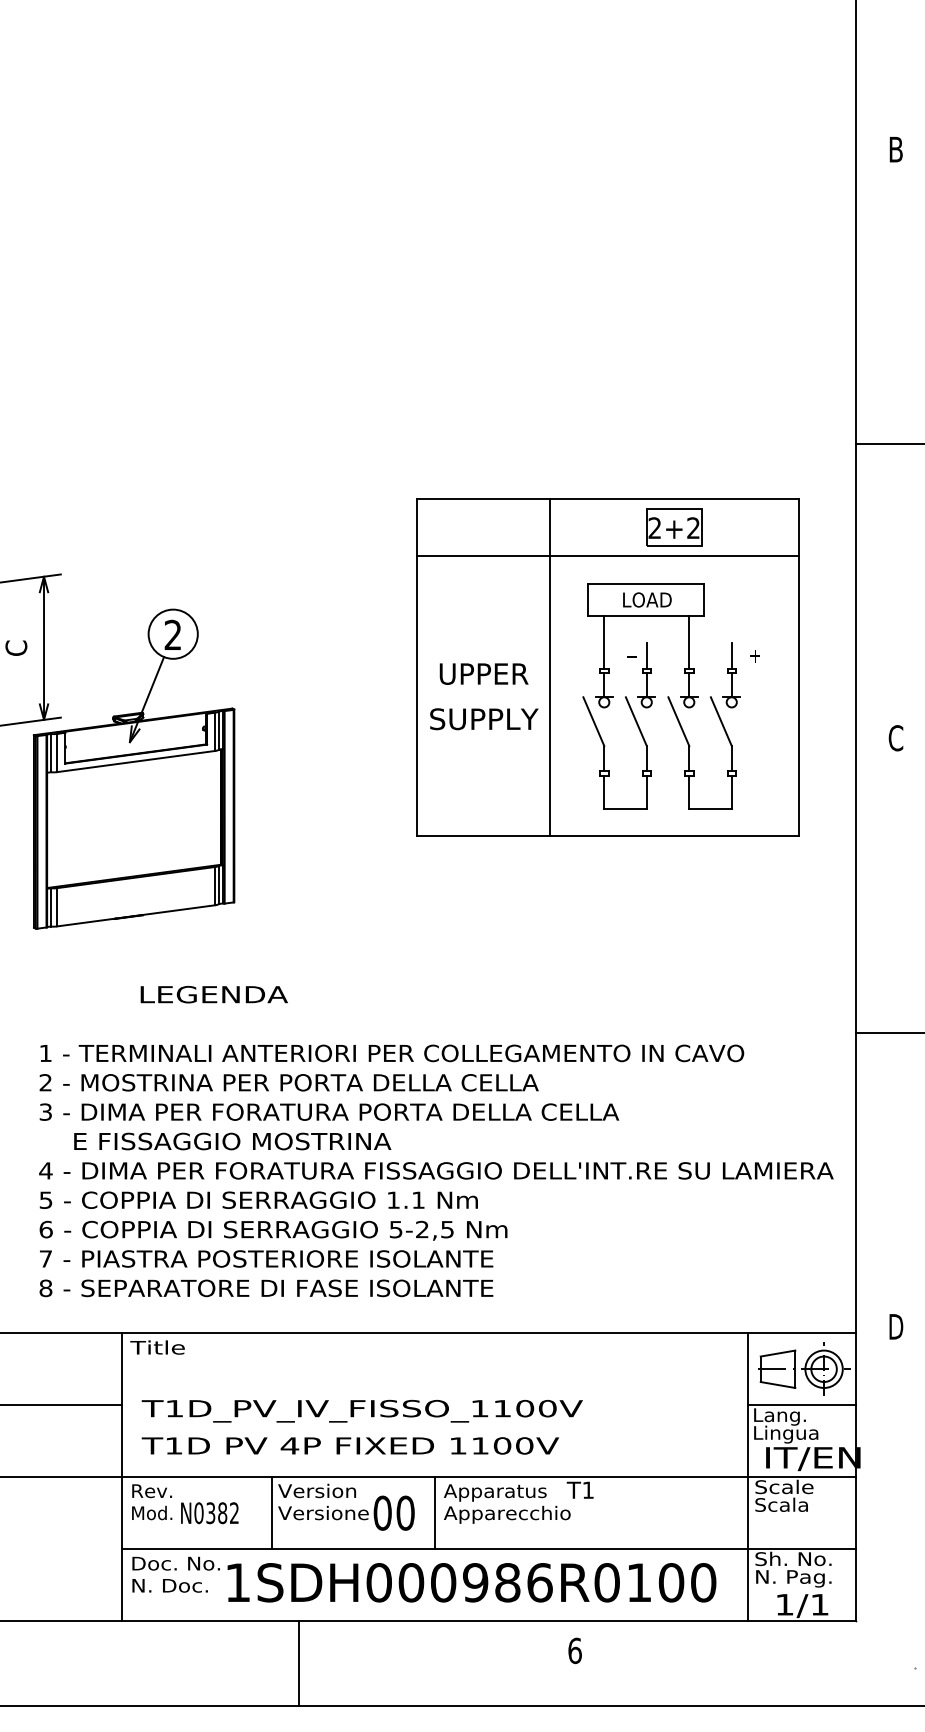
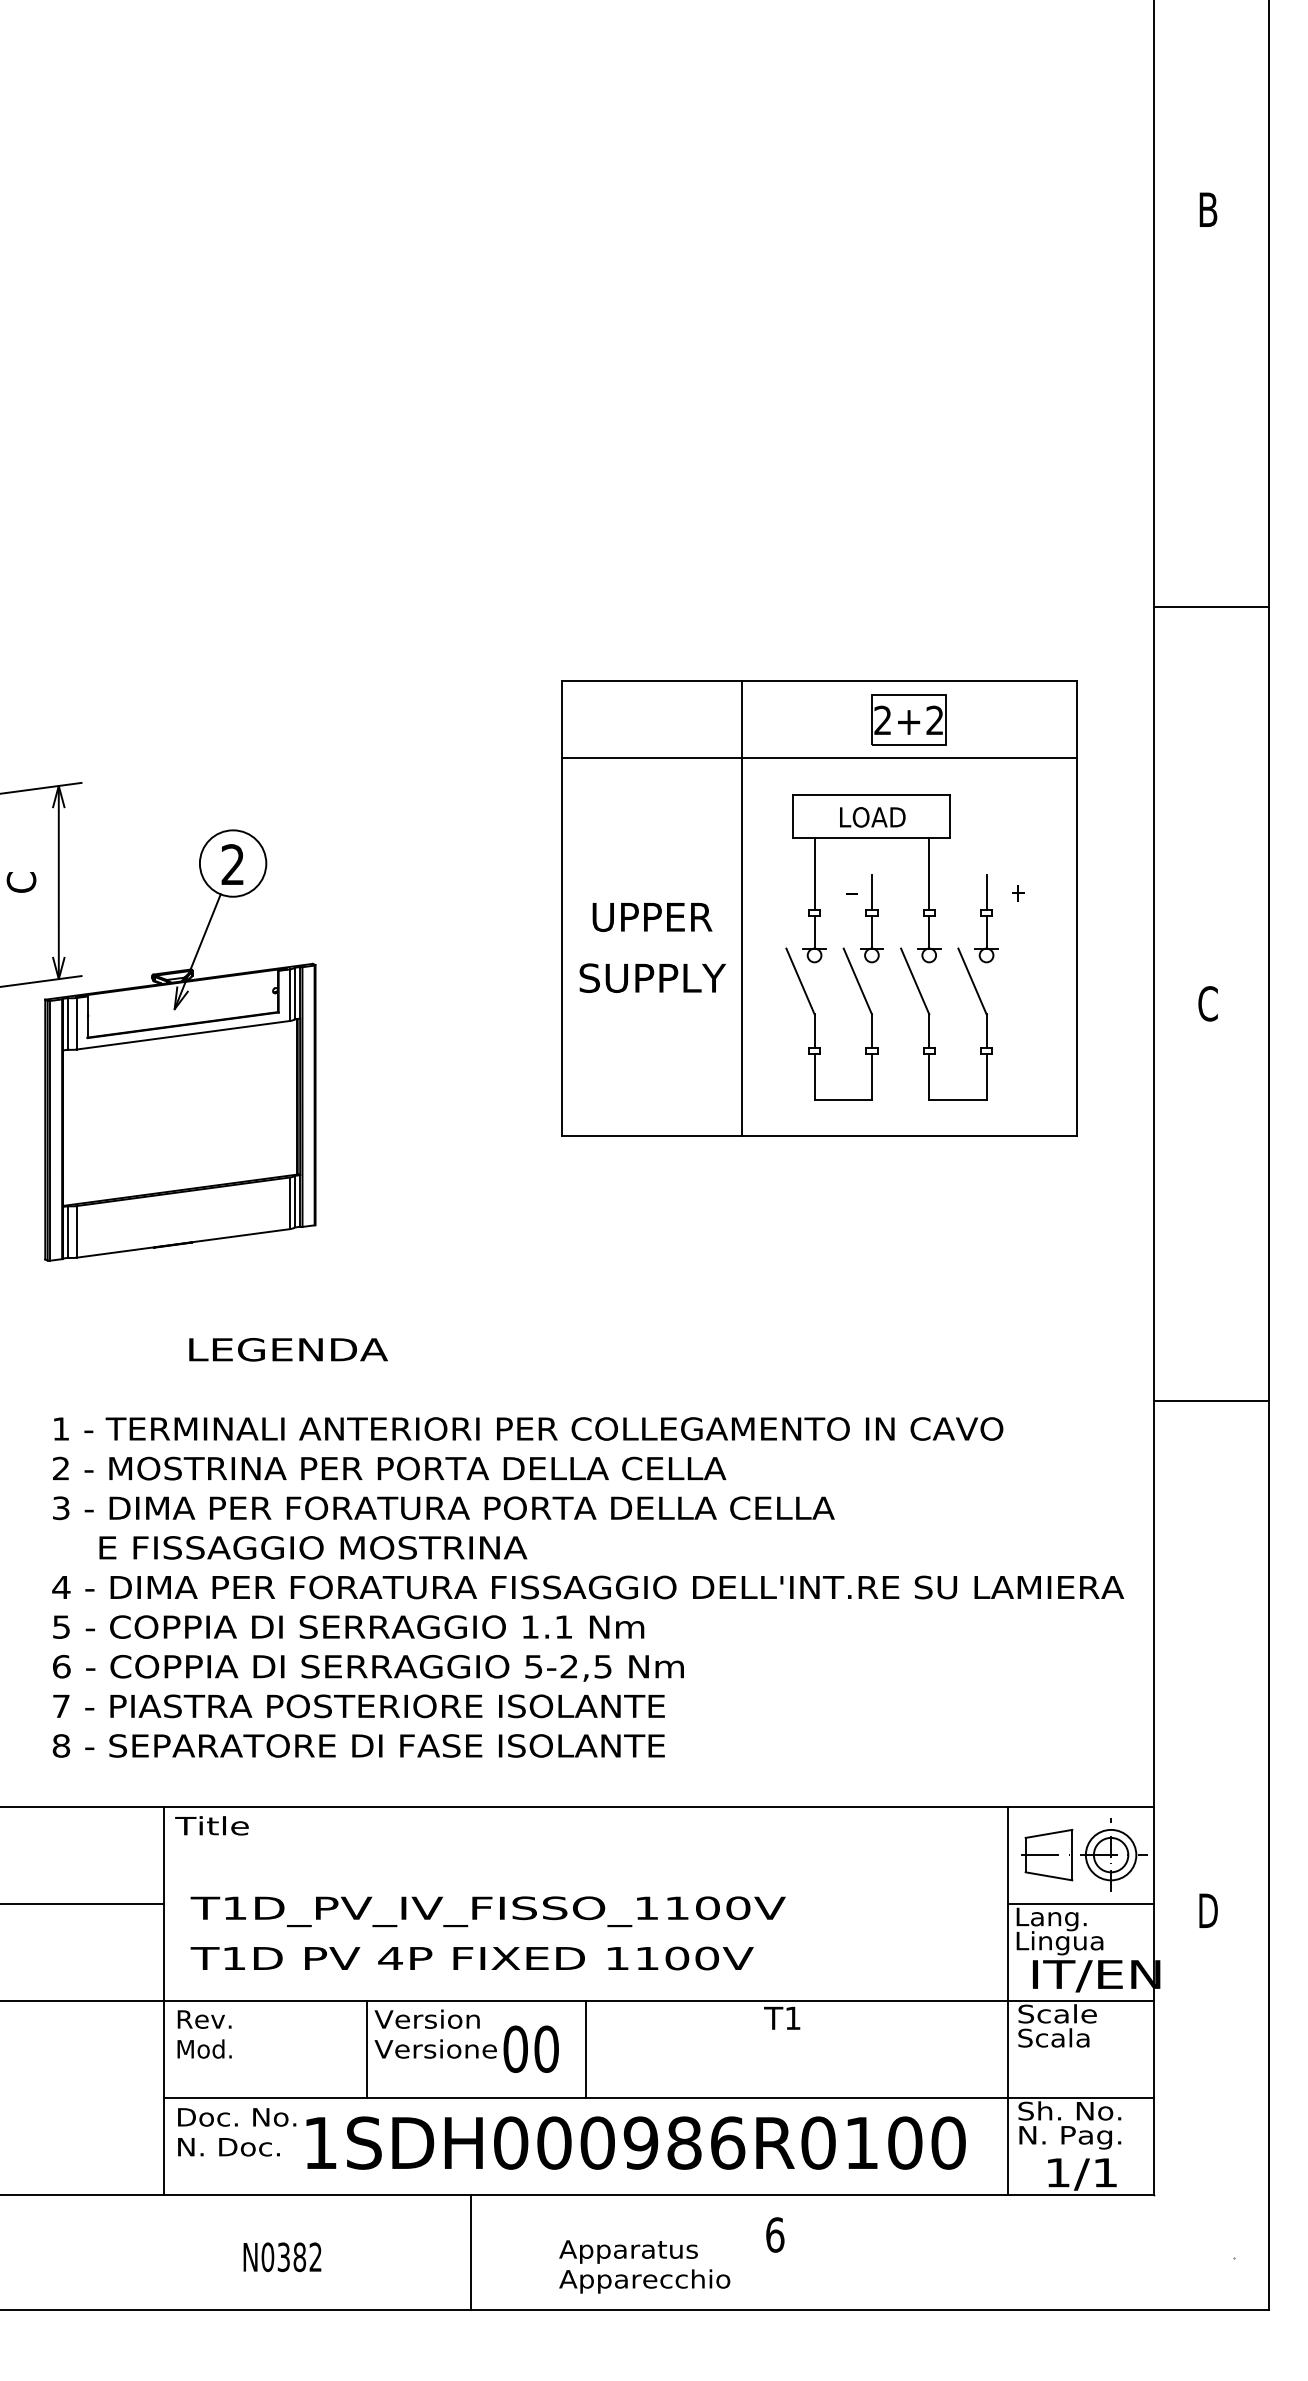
text: (896, 1326) -> (1208, 1910), moved
text: (507, 1503) -> (644, 2266), moved
text: (209, 1513) -> (282, 2257), moved
line: (298, 1663) -> (470, 2251), moved

